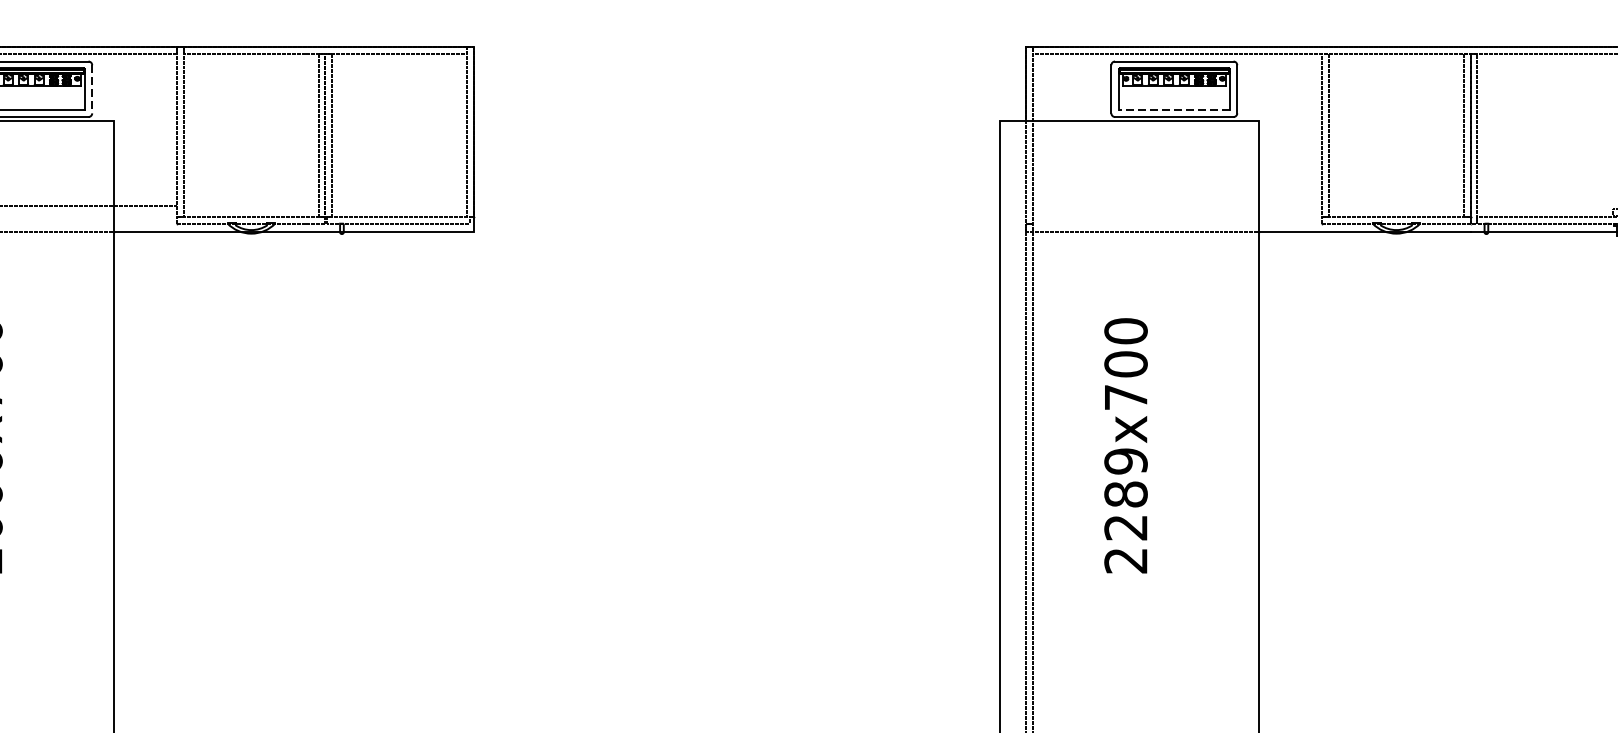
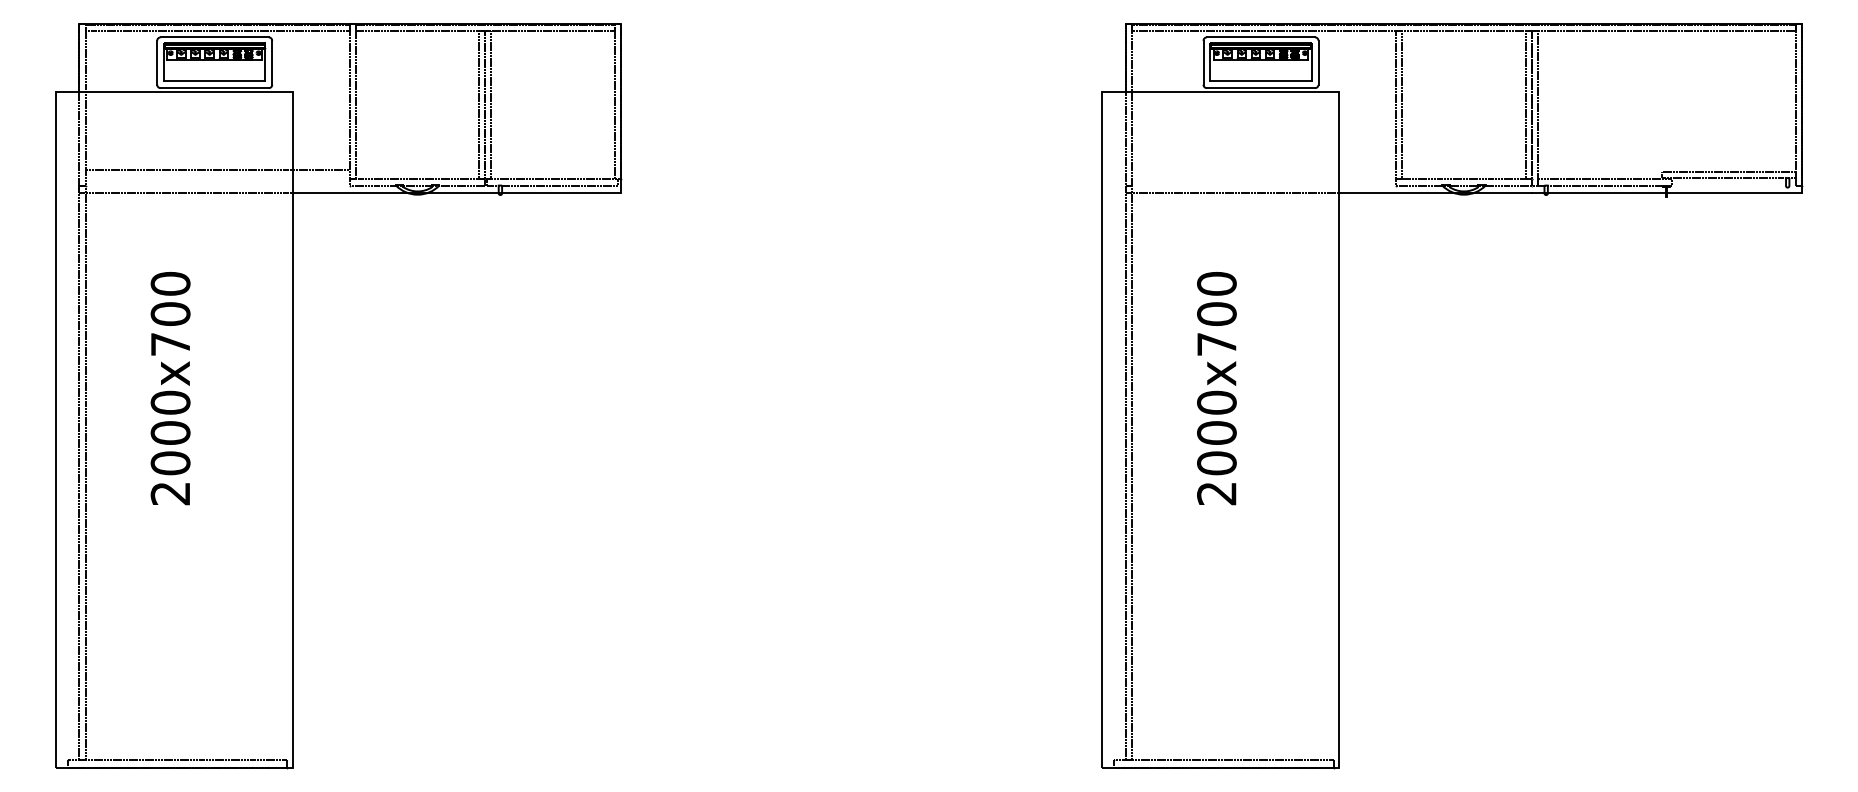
line: (92, 88) -> (272, 62), dashed -> solid
line: (1174, 109) -> (1261, 81), dashed -> solid
text: (1125, 493) -> (1216, 432), 2289x700 -> 2000x700

